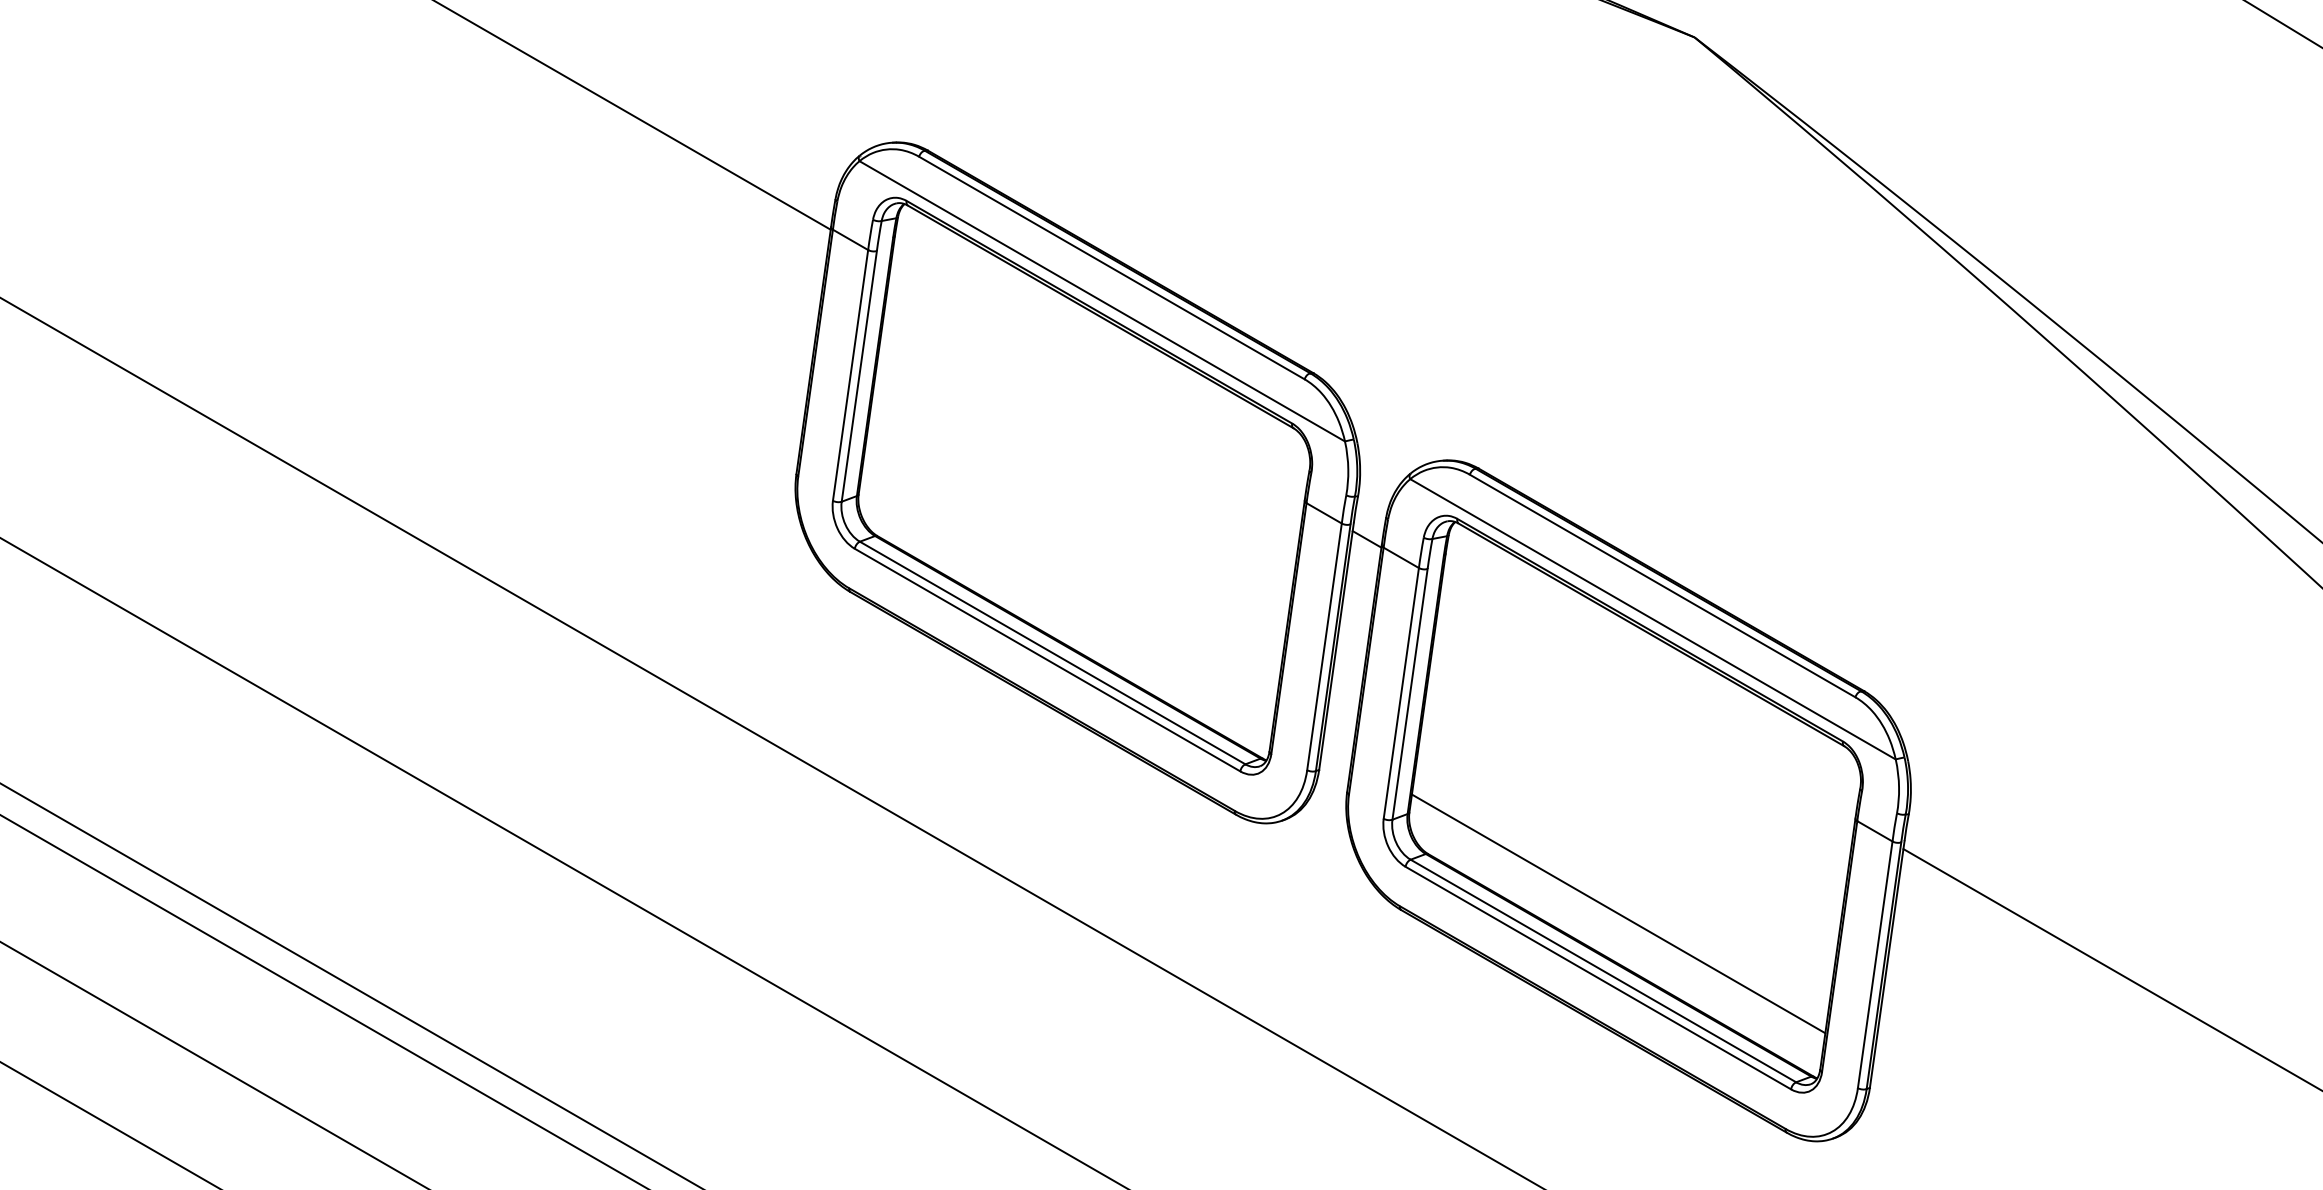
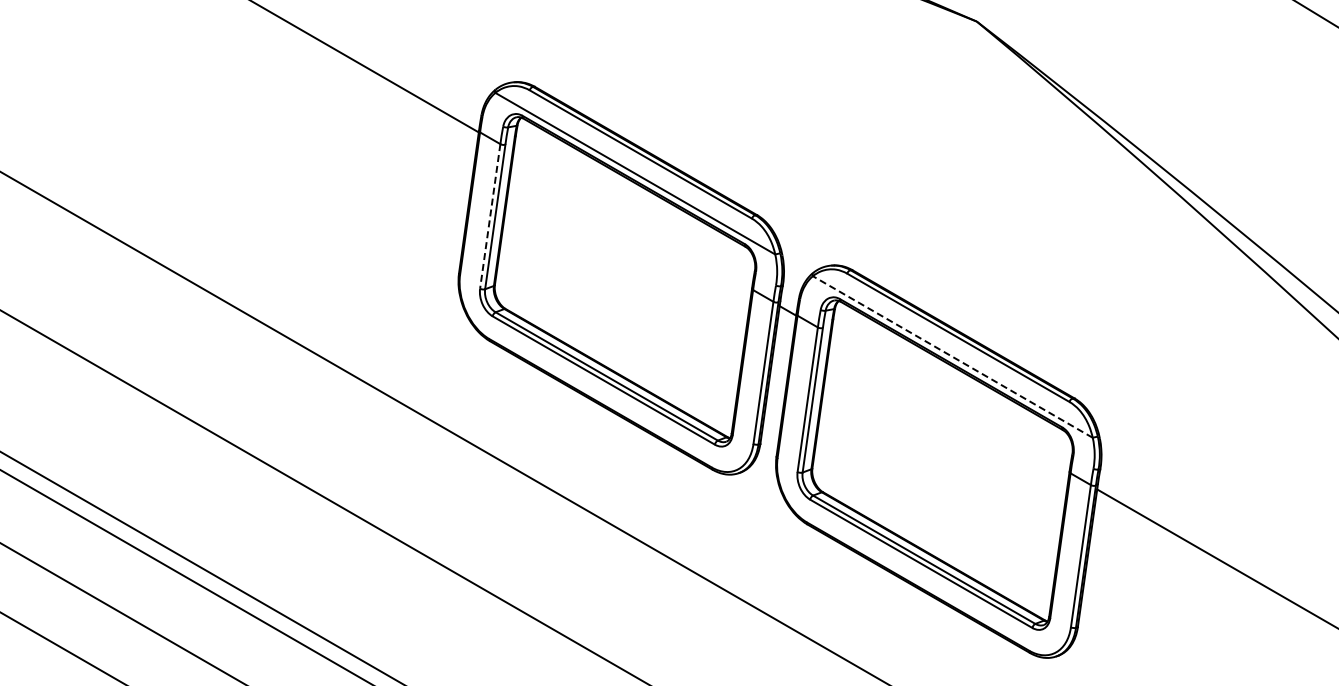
line: (850, 375) -> (490, 216), solid -> dashed
line: (1652, 620) -> (952, 357), solid -> dashed
line: (1617, 913) -> (932, 526), removed

